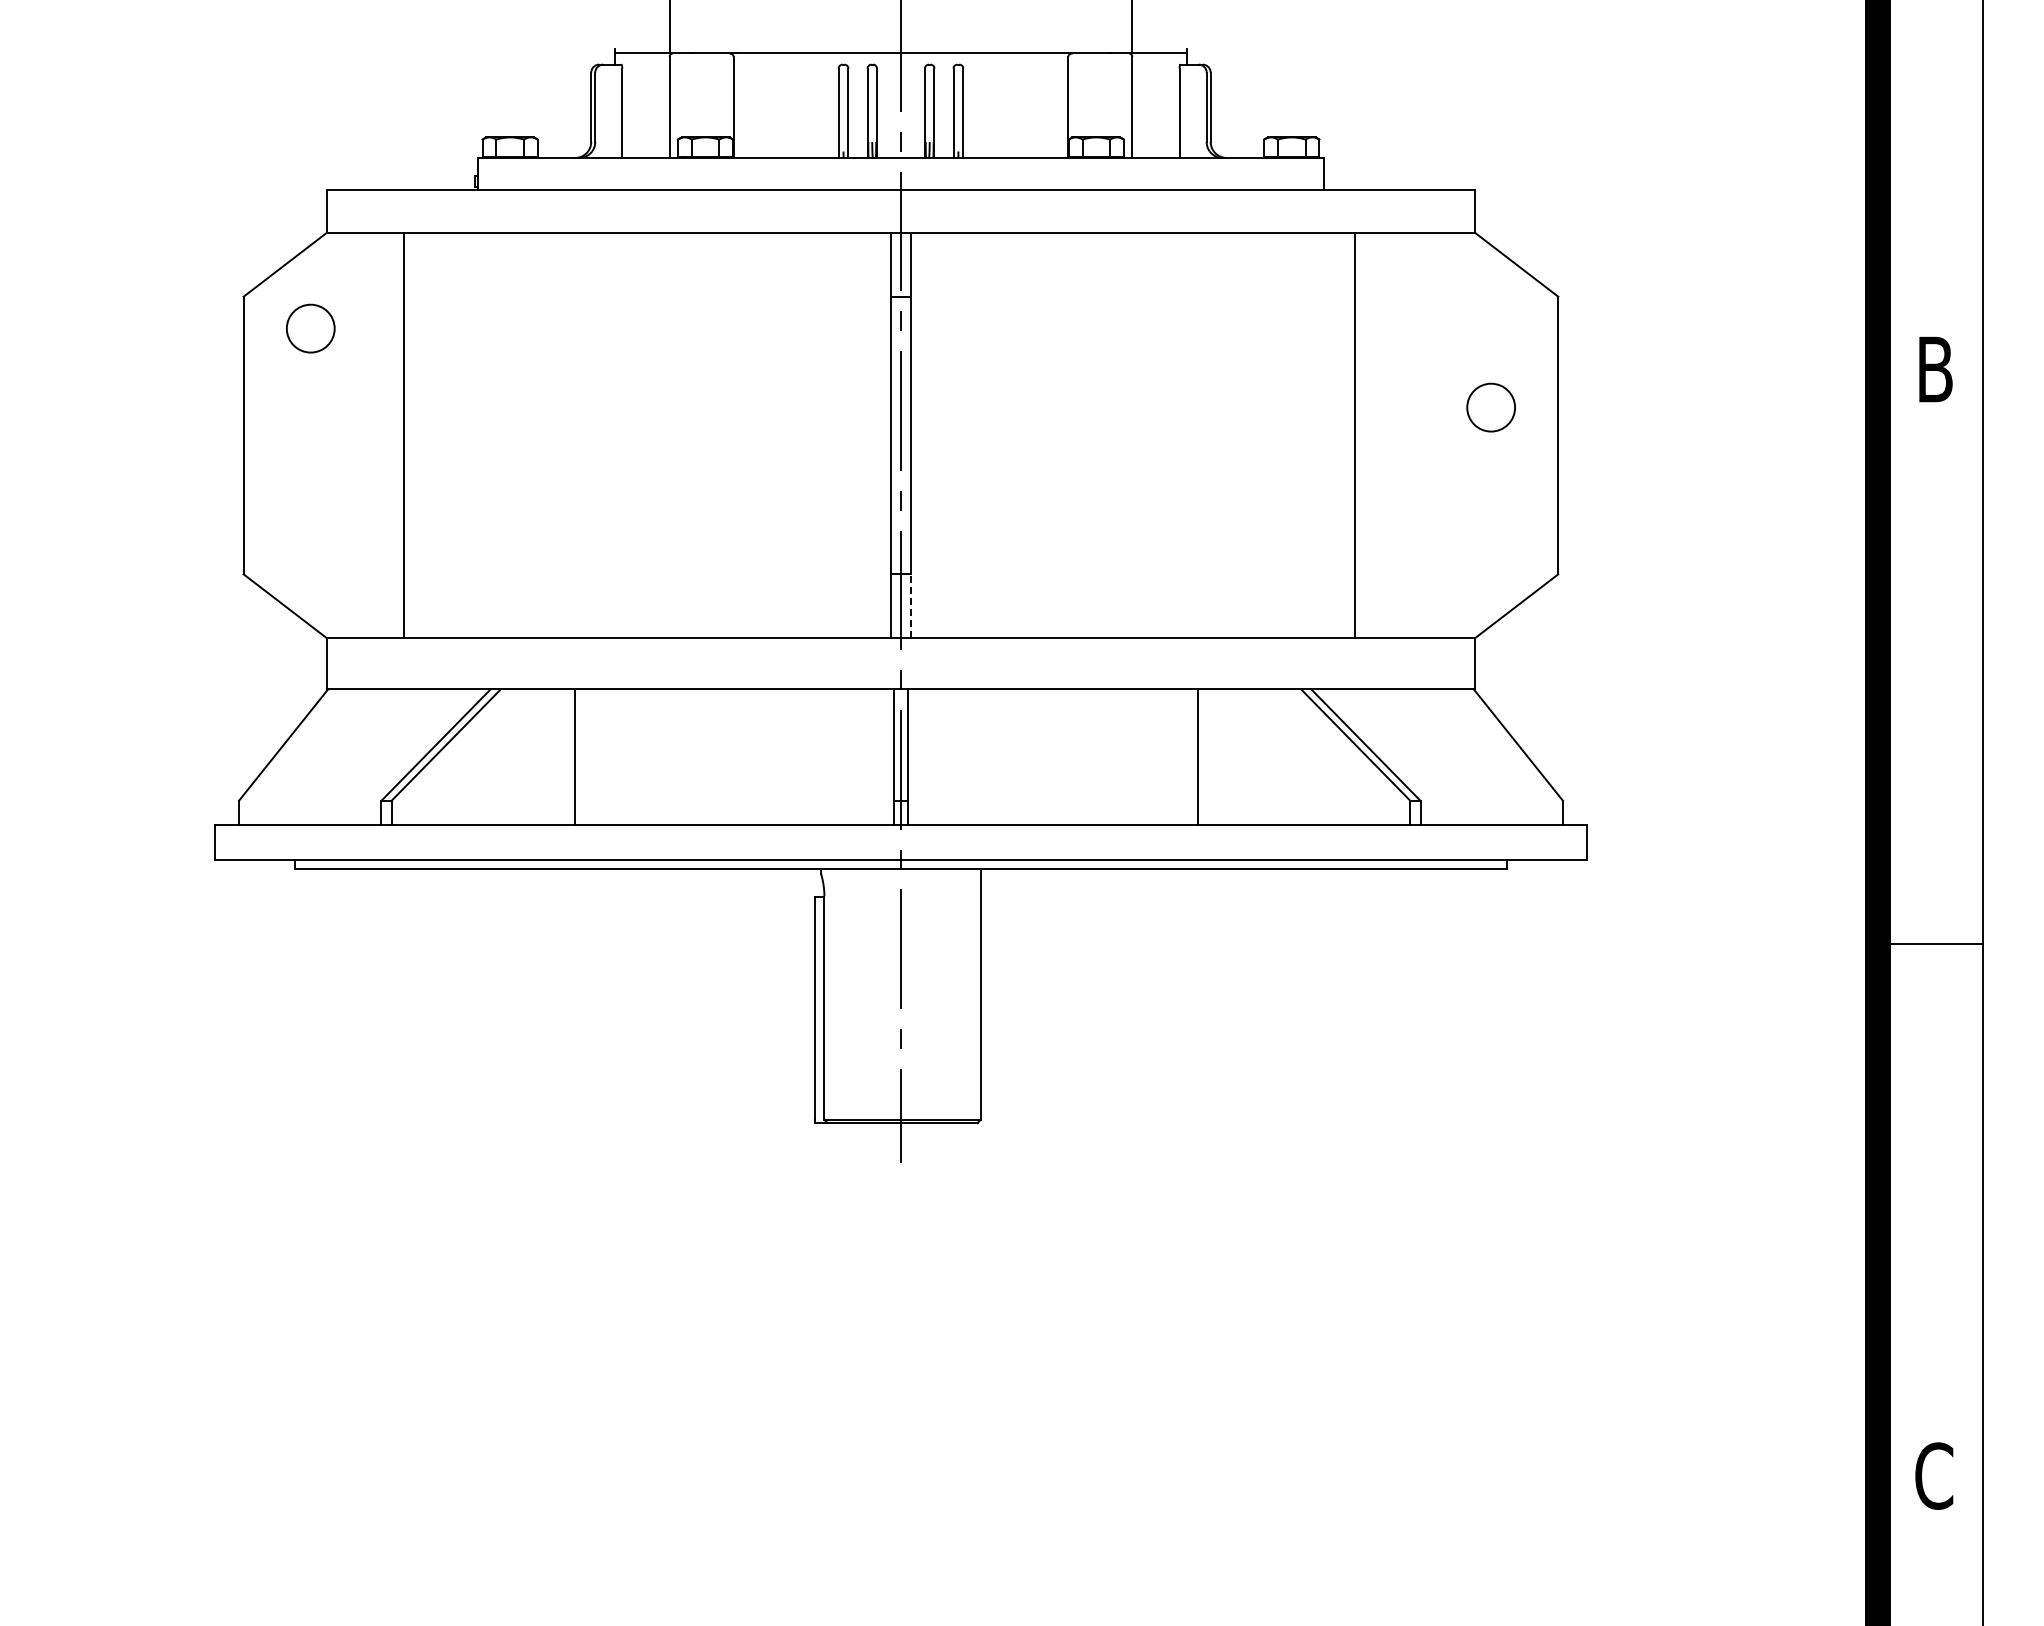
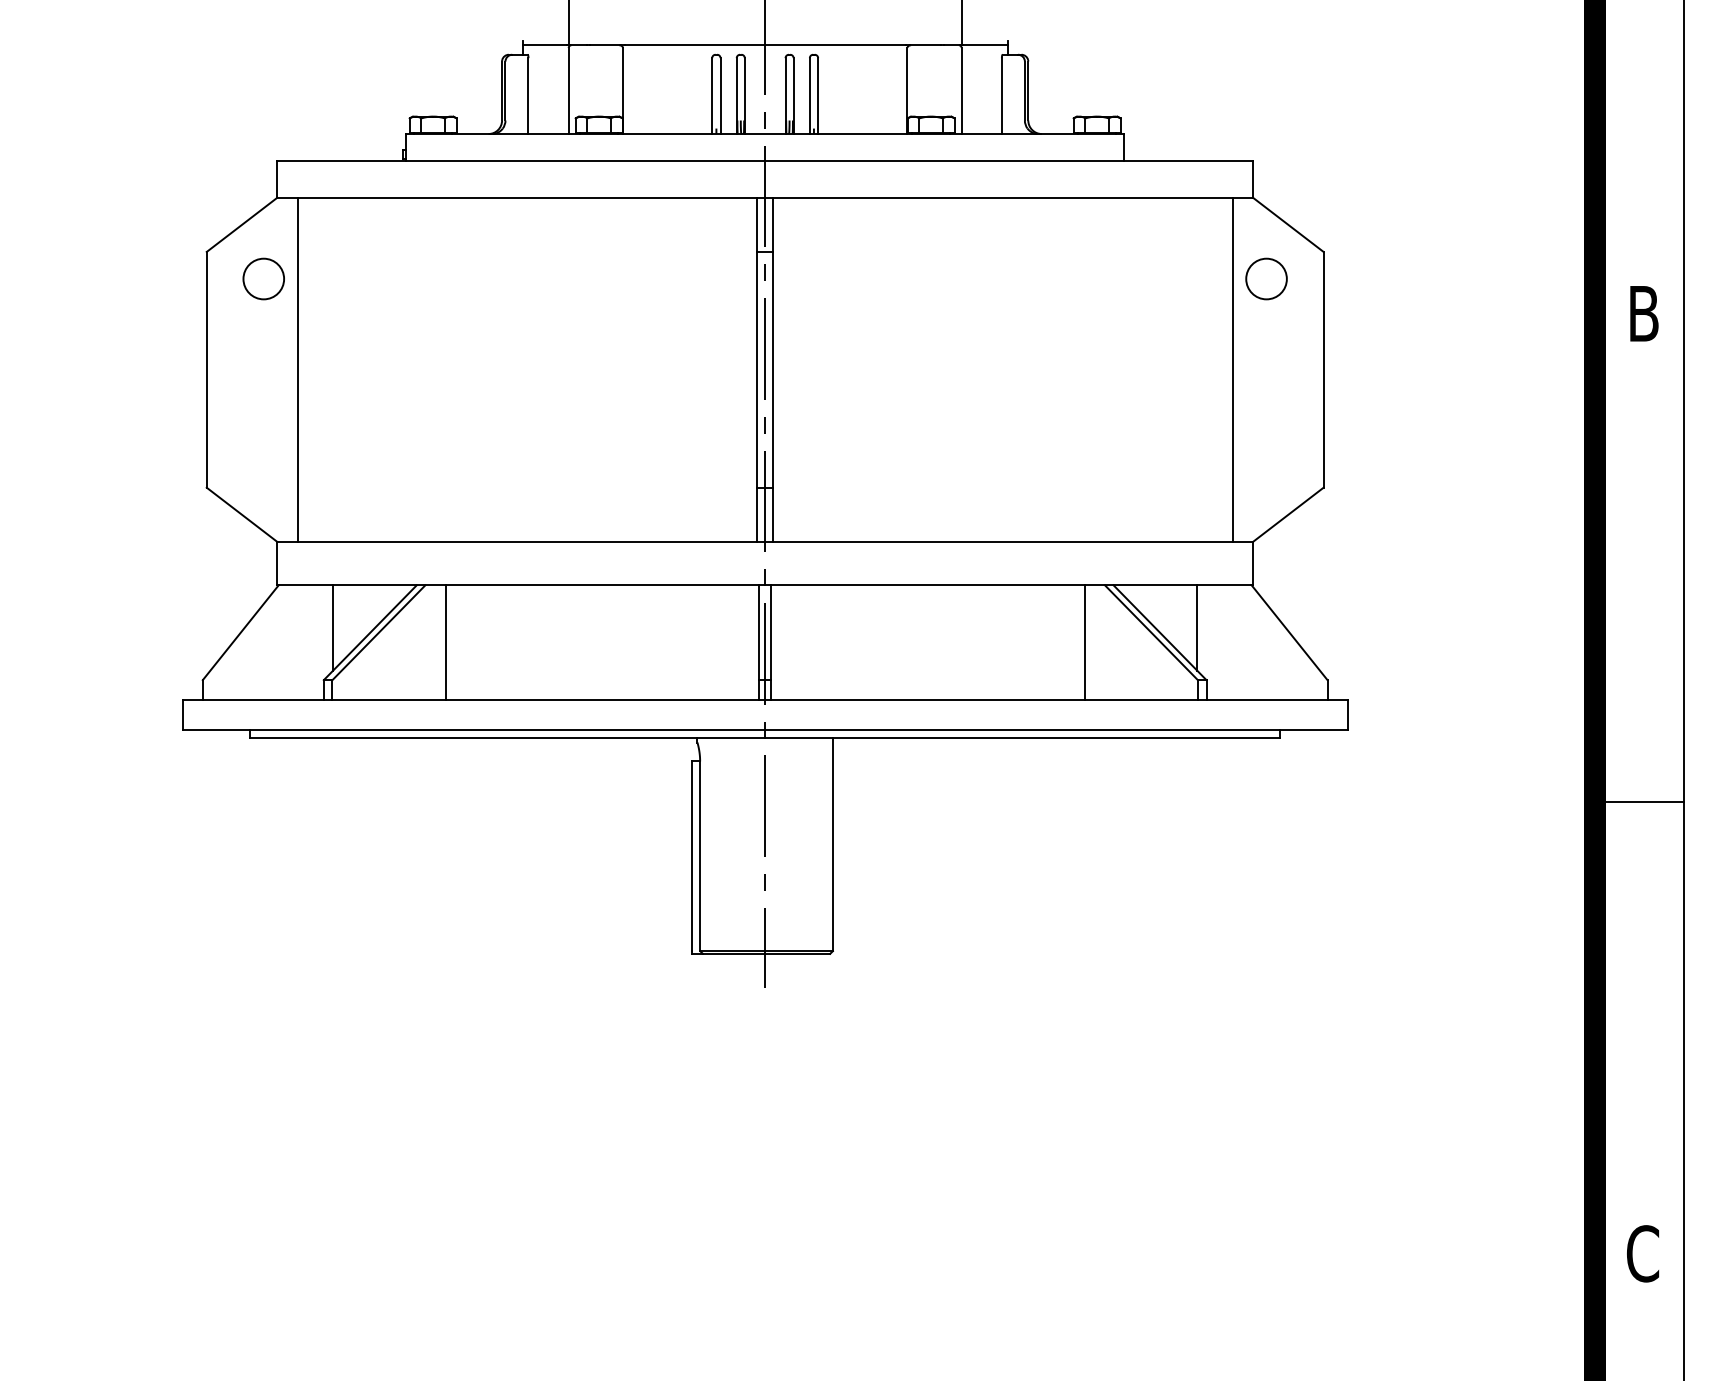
circle: (1490, 407) -> (1265, 278), moved
line: (403, 435) -> (297, 369), moved
line: (1355, 435) -> (1232, 369), moved
line: (910, 606) -> (773, 515), dashed -> solid
line: (392, 739) -> (333, 628), added
line: (1409, 739) -> (1197, 628), added
line: (575, 756) -> (446, 642), moved
line: (1197, 756) -> (1084, 642), moved

